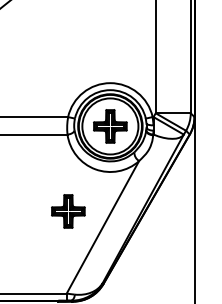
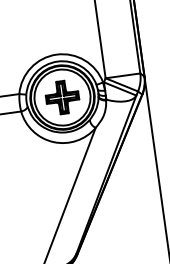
part: (68, 211) -> (32, 187), removed

